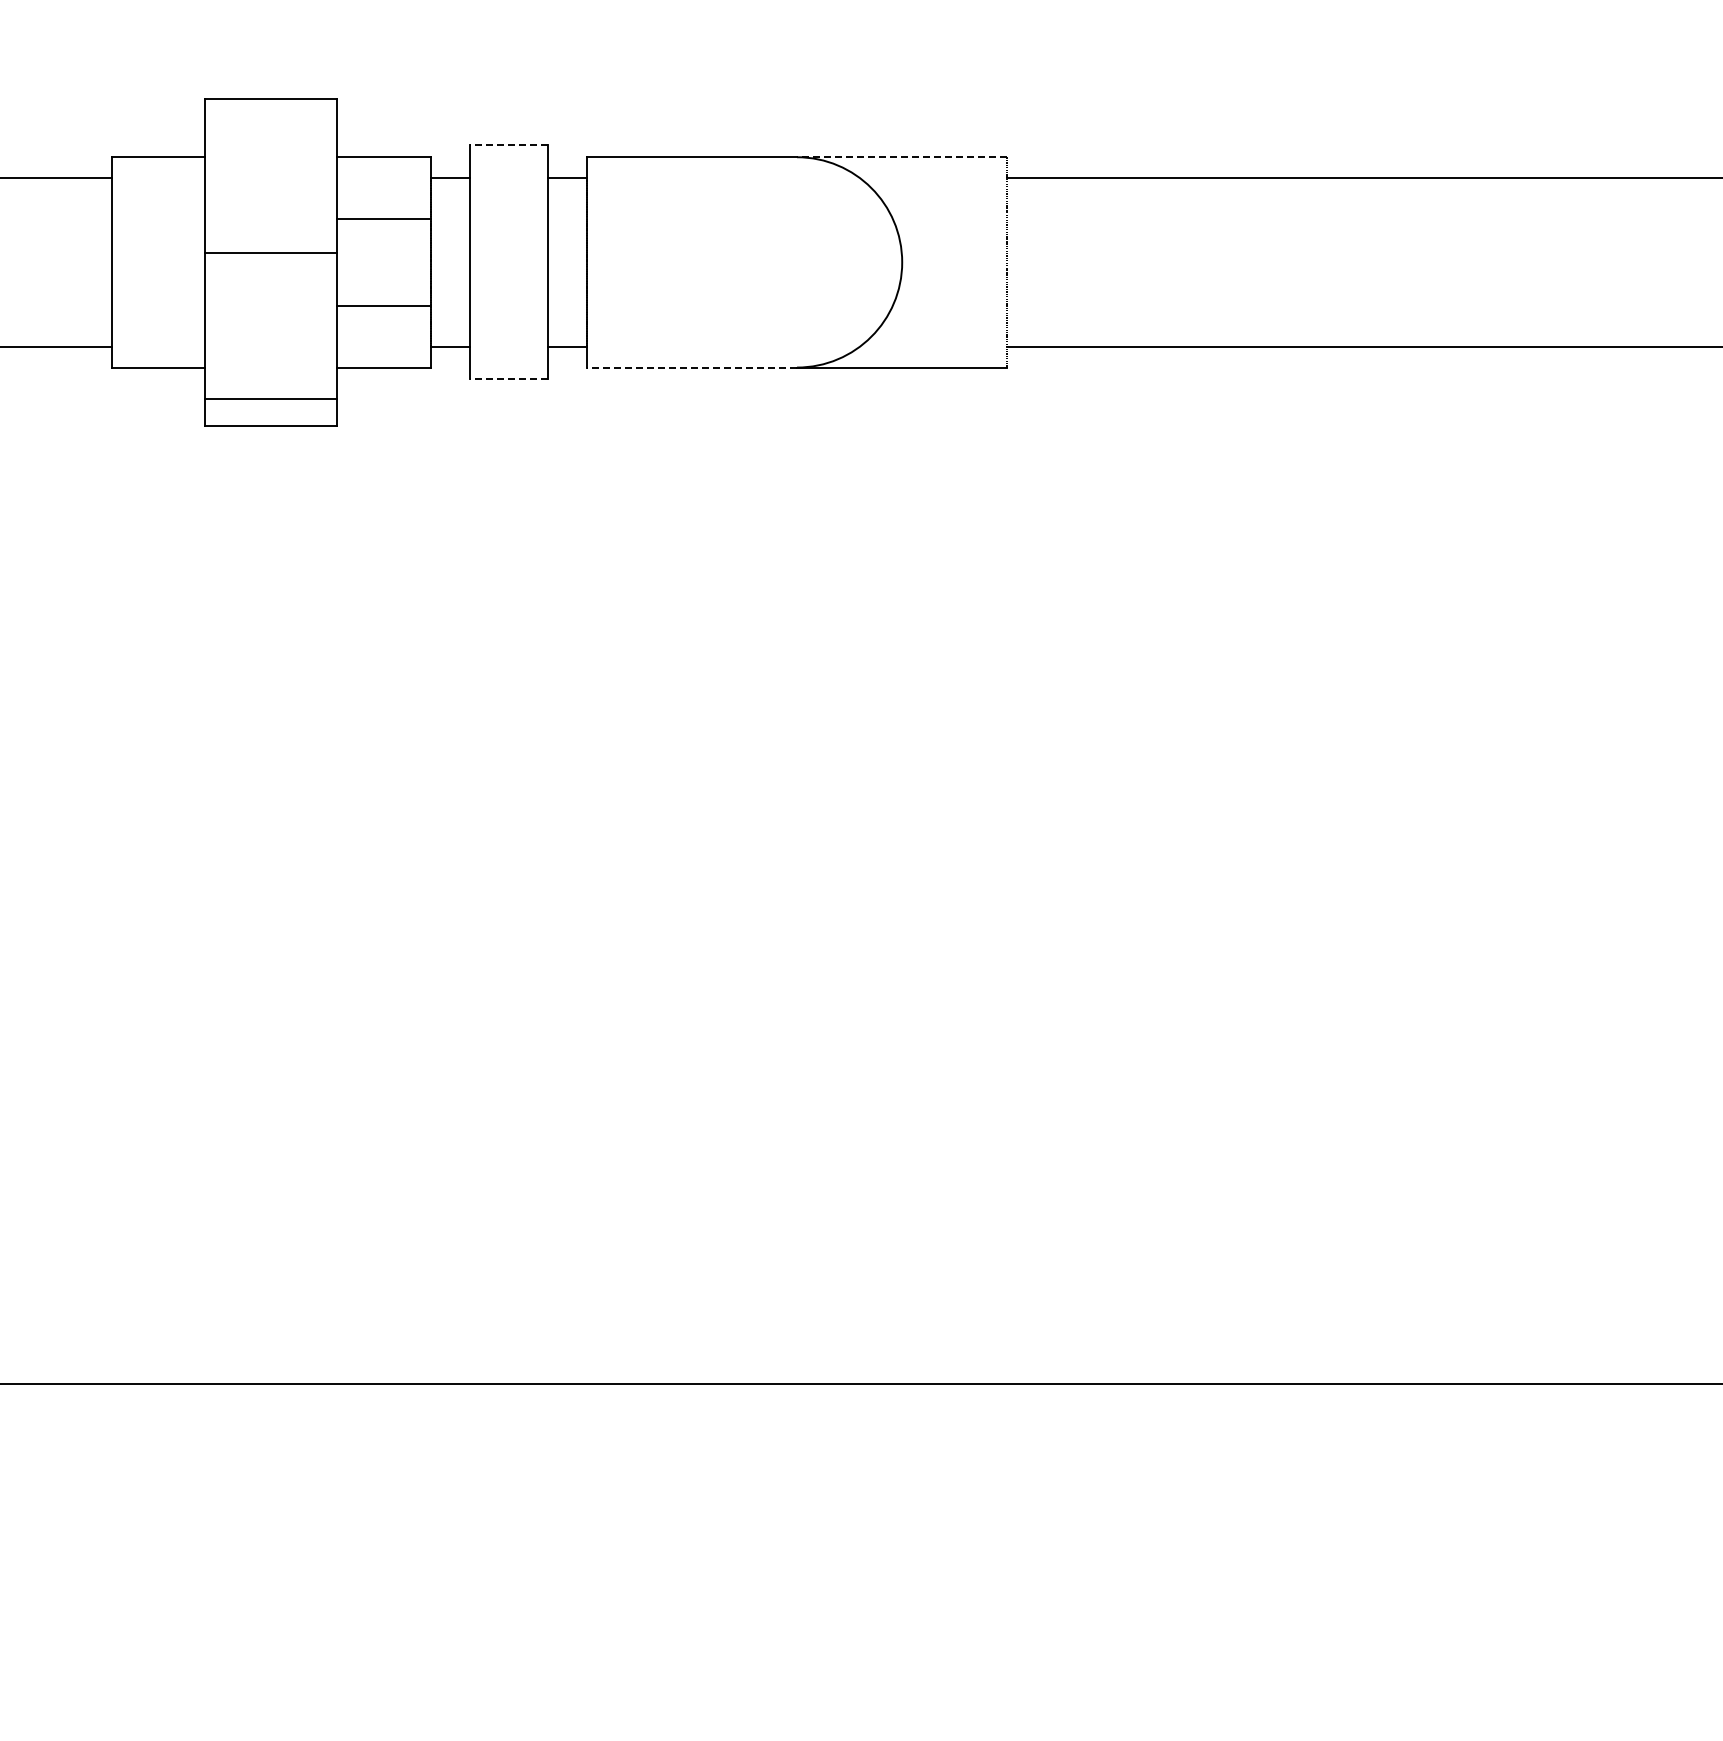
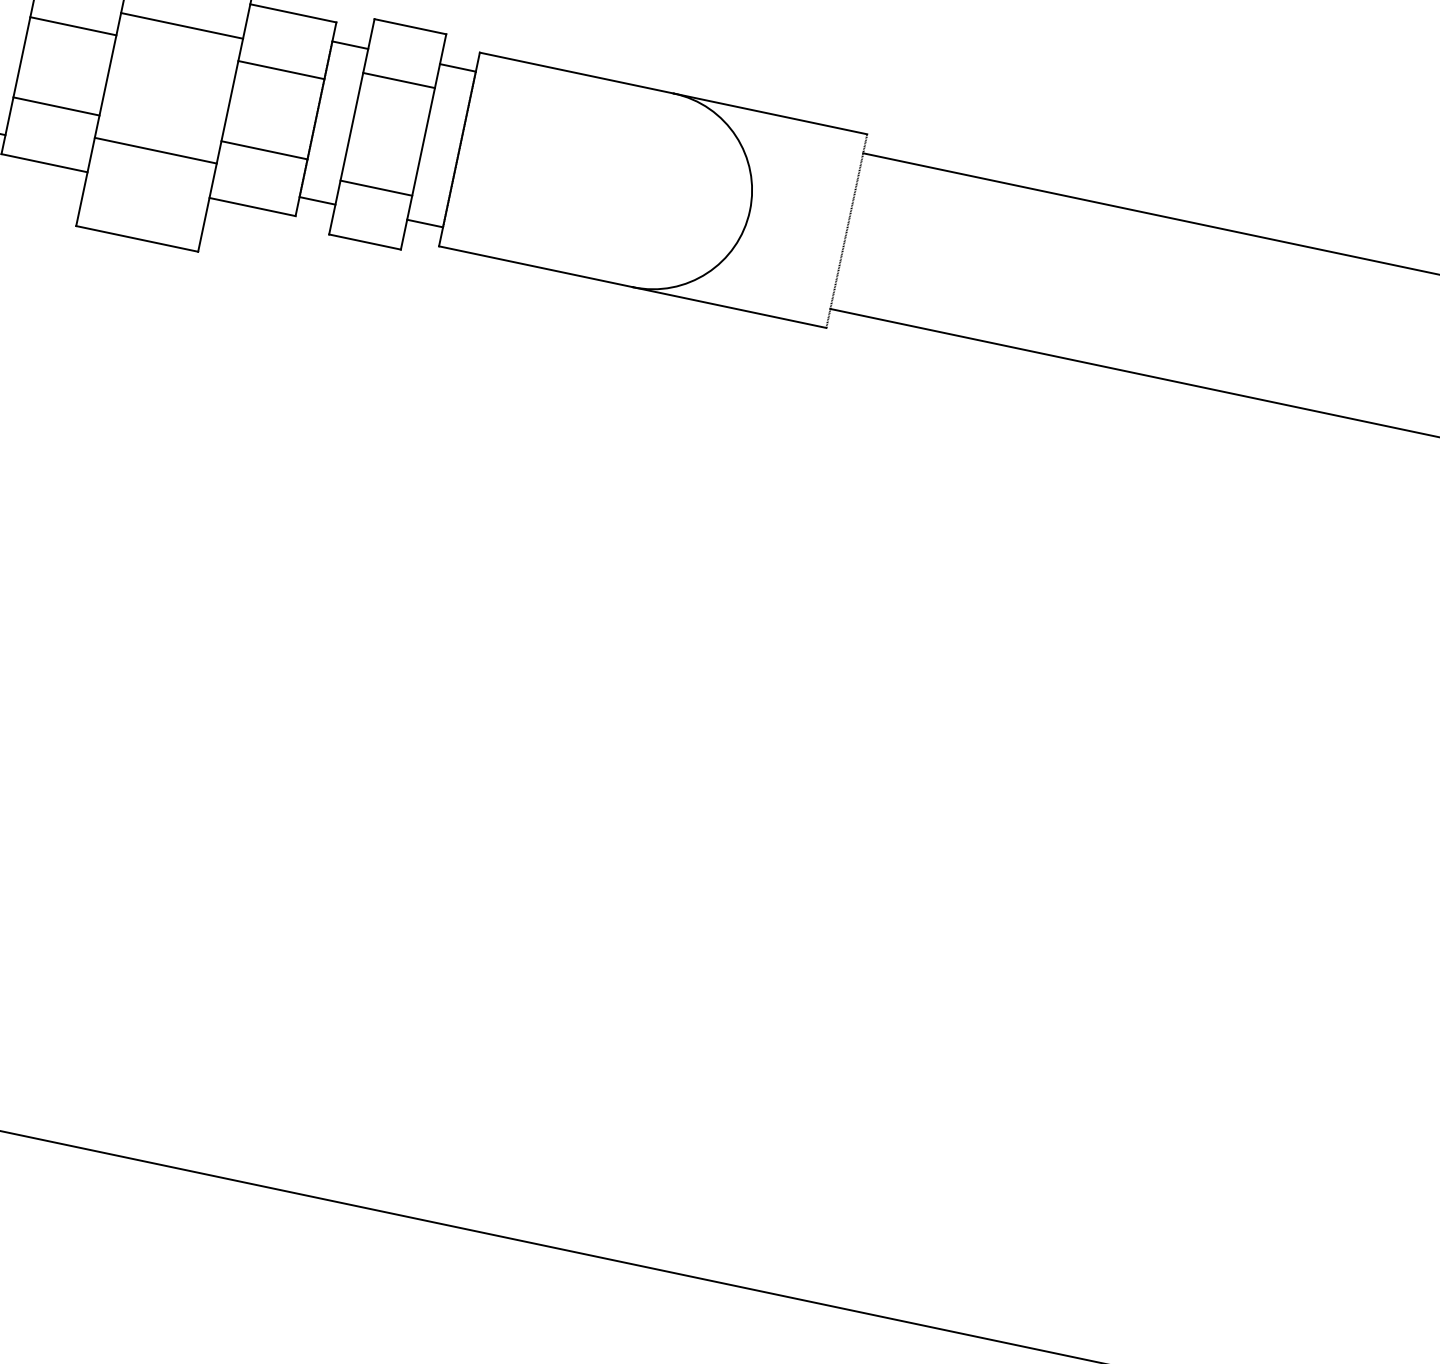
line: (508, 145) -> (410, 26), dashed -> solid
line: (901, 157) -> (769, 113), dashed -> solid
line: (508, 203) -> (398, 80), added
line: (157, 218) -> (72, 25), added
line: (270, 252) -> (181, 25), moved
line: (157, 305) -> (55, 105), added
line: (508, 320) -> (376, 187), added
line: (691, 367) -> (535, 266), dashed -> solid
line: (508, 379) -> (364, 242), dashed -> solid
line: (270, 399) -> (155, 150), moved

